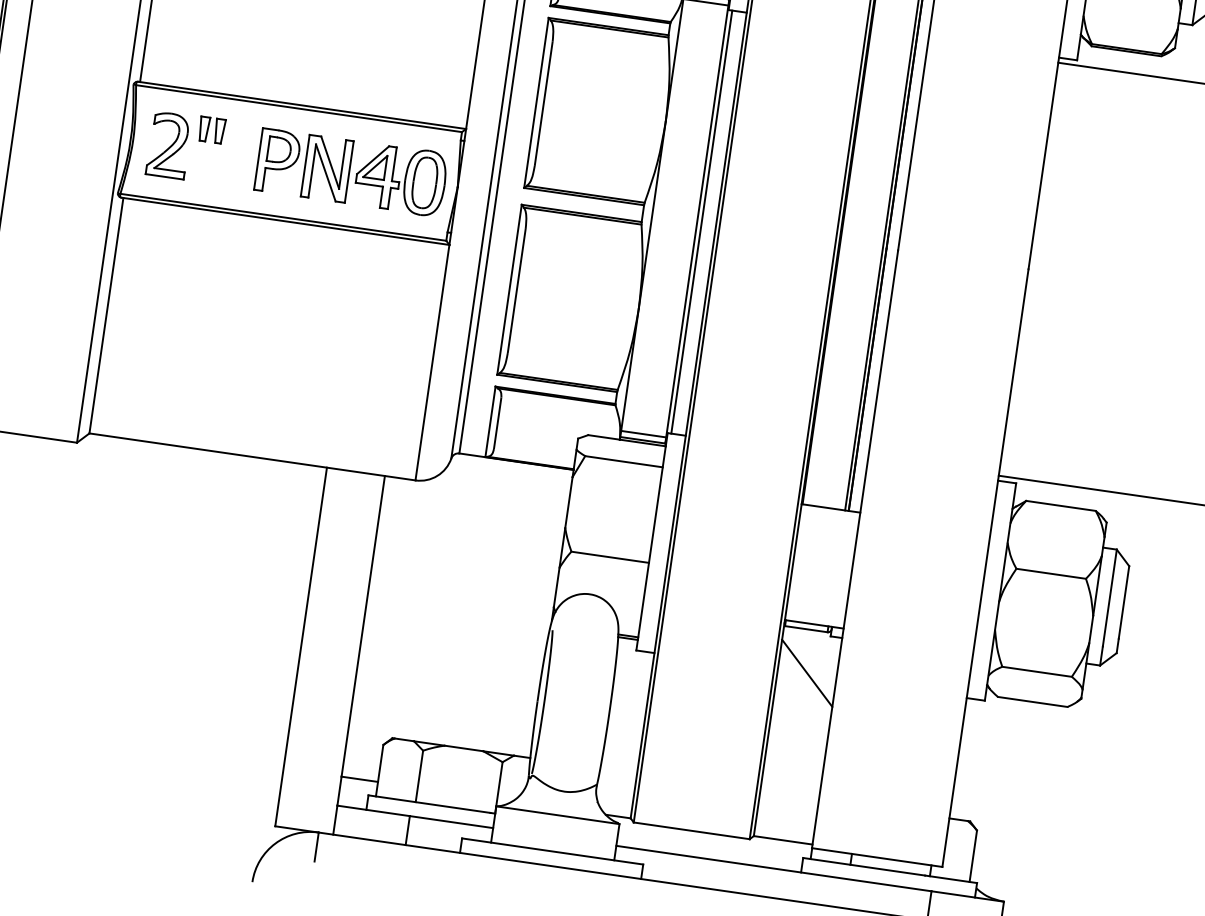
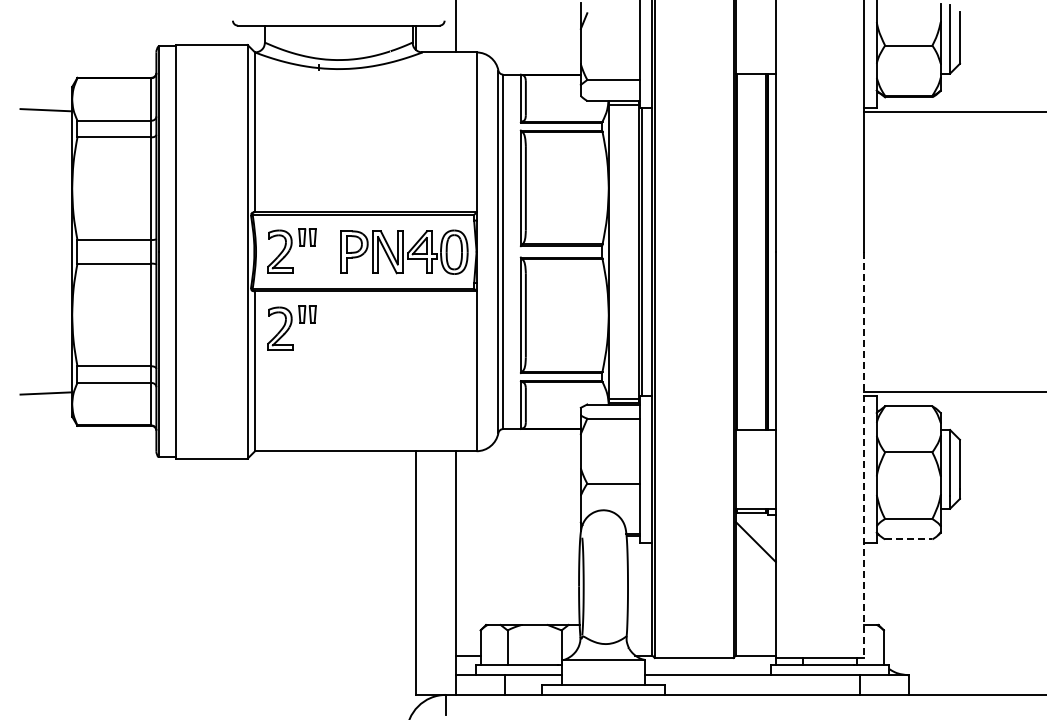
part: (169, 259) -> (291, 327), added
line: (985, 568) -> (864, 455), solid -> dashed
line: (1032, 701) -> (908, 539), solid -> dashed

